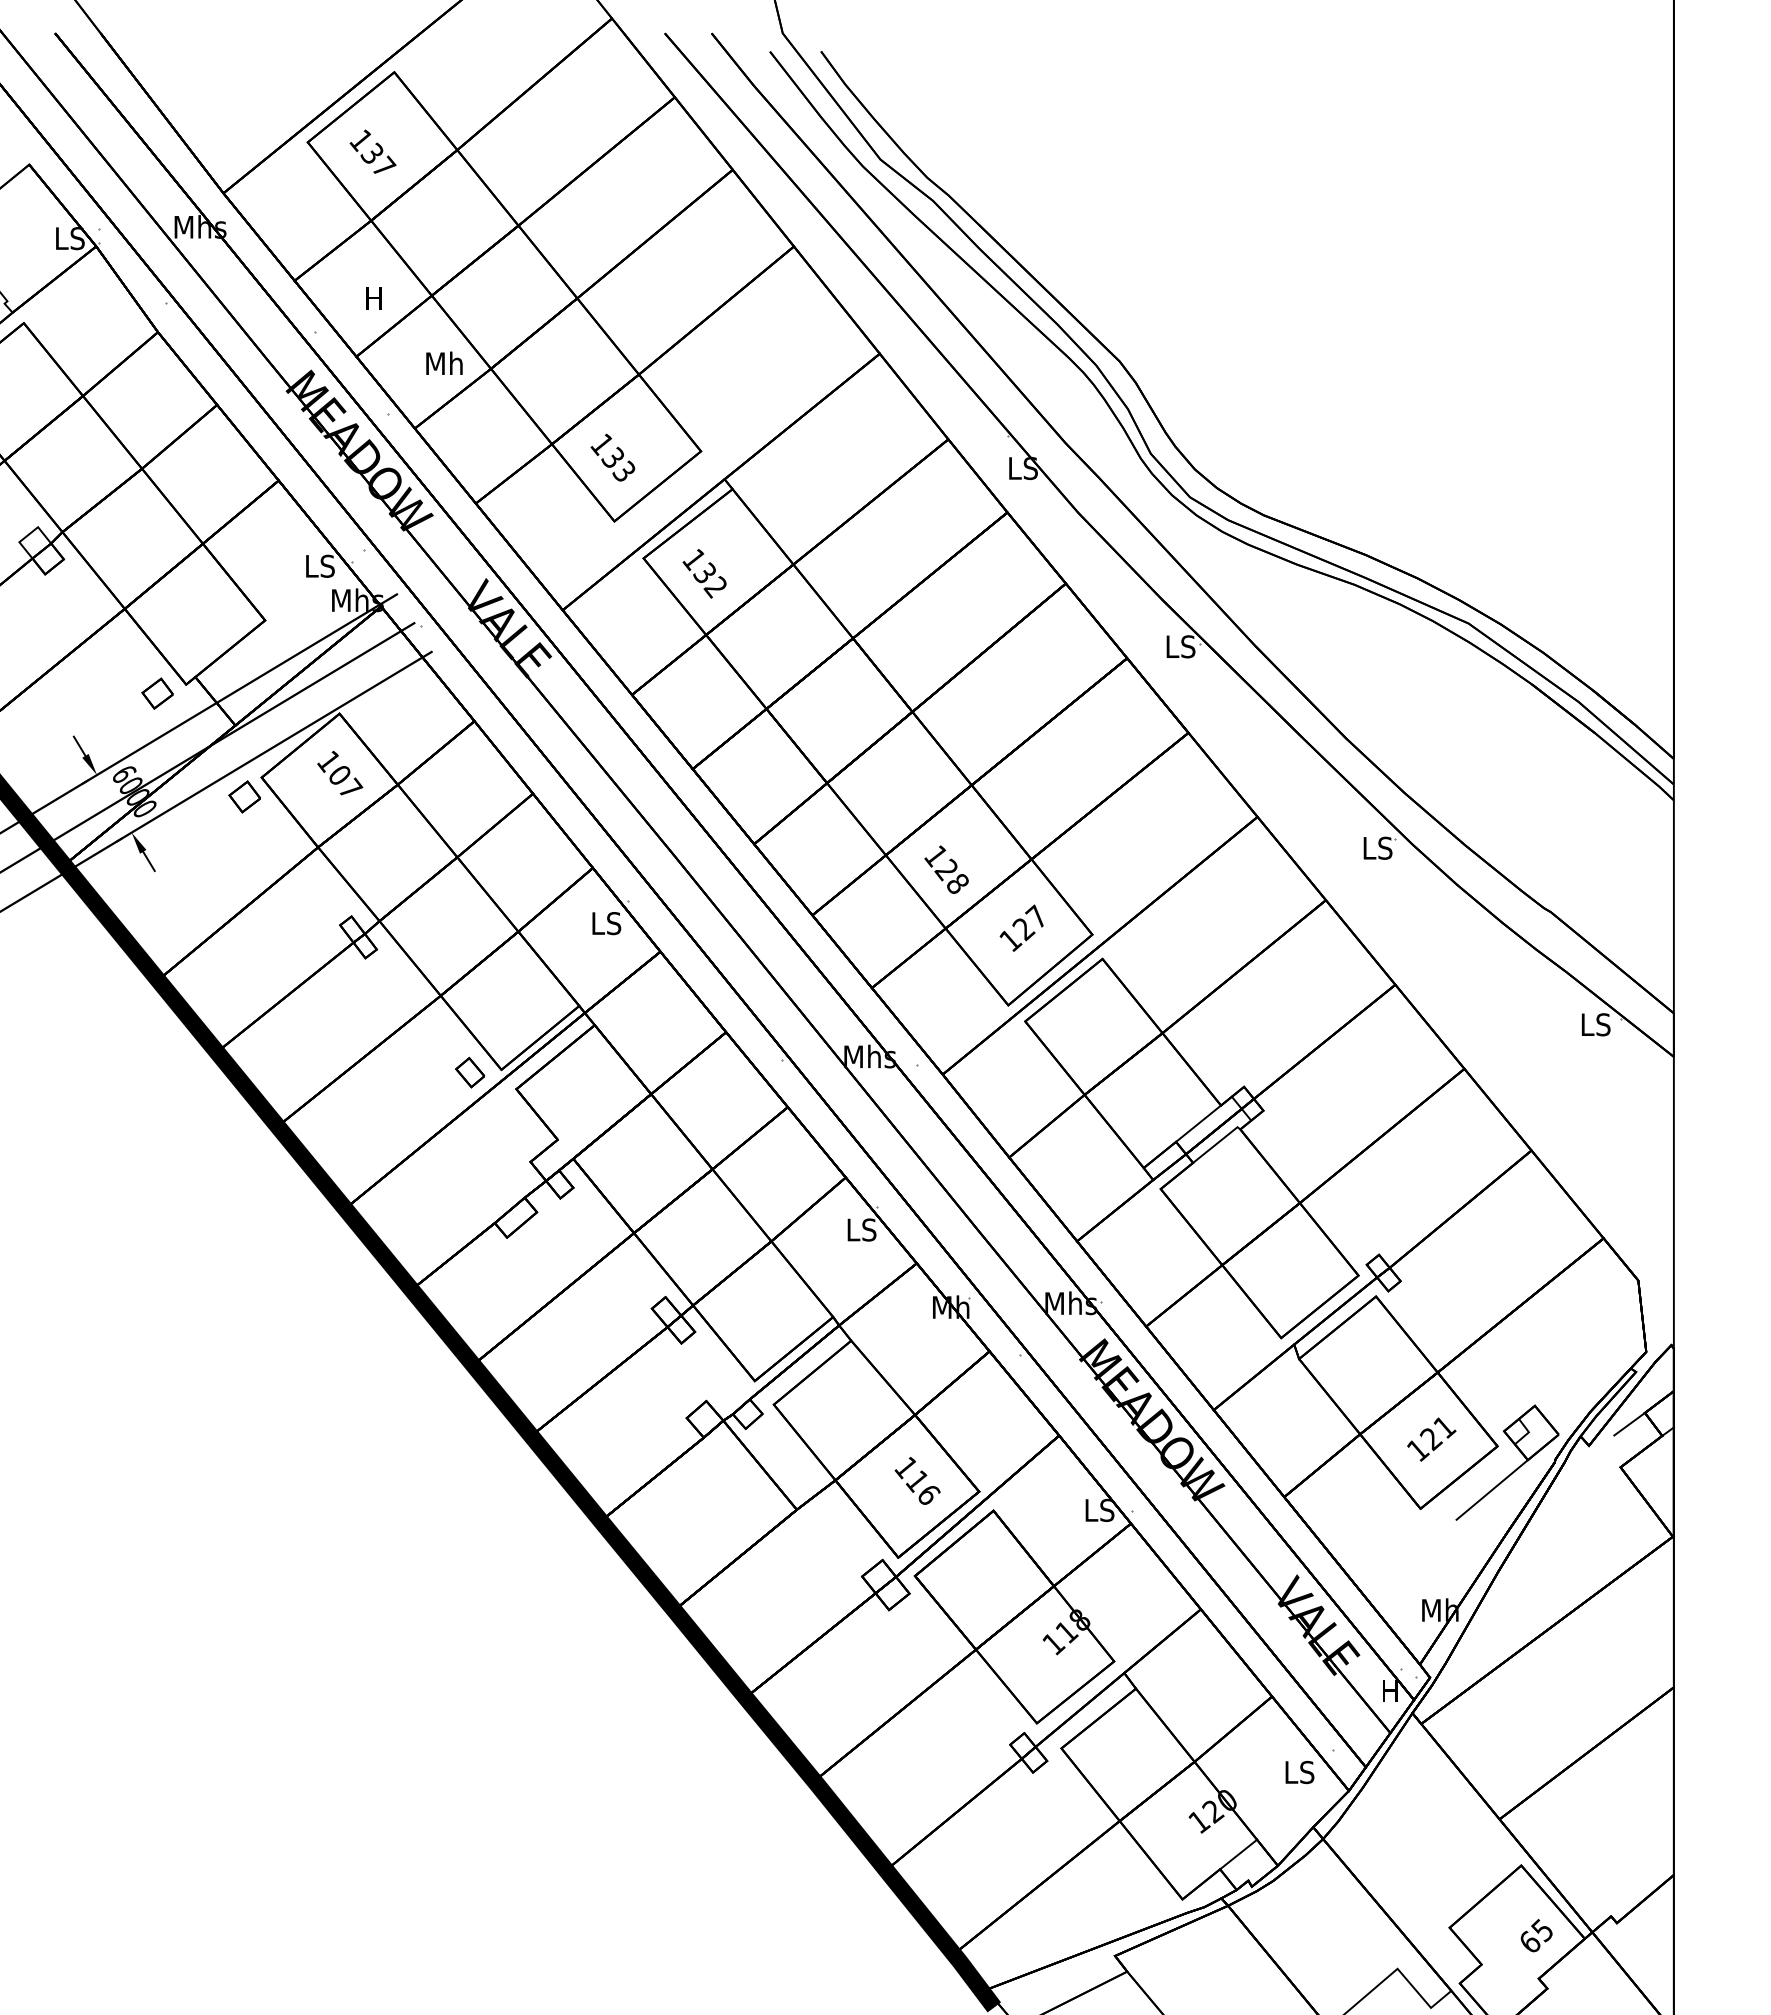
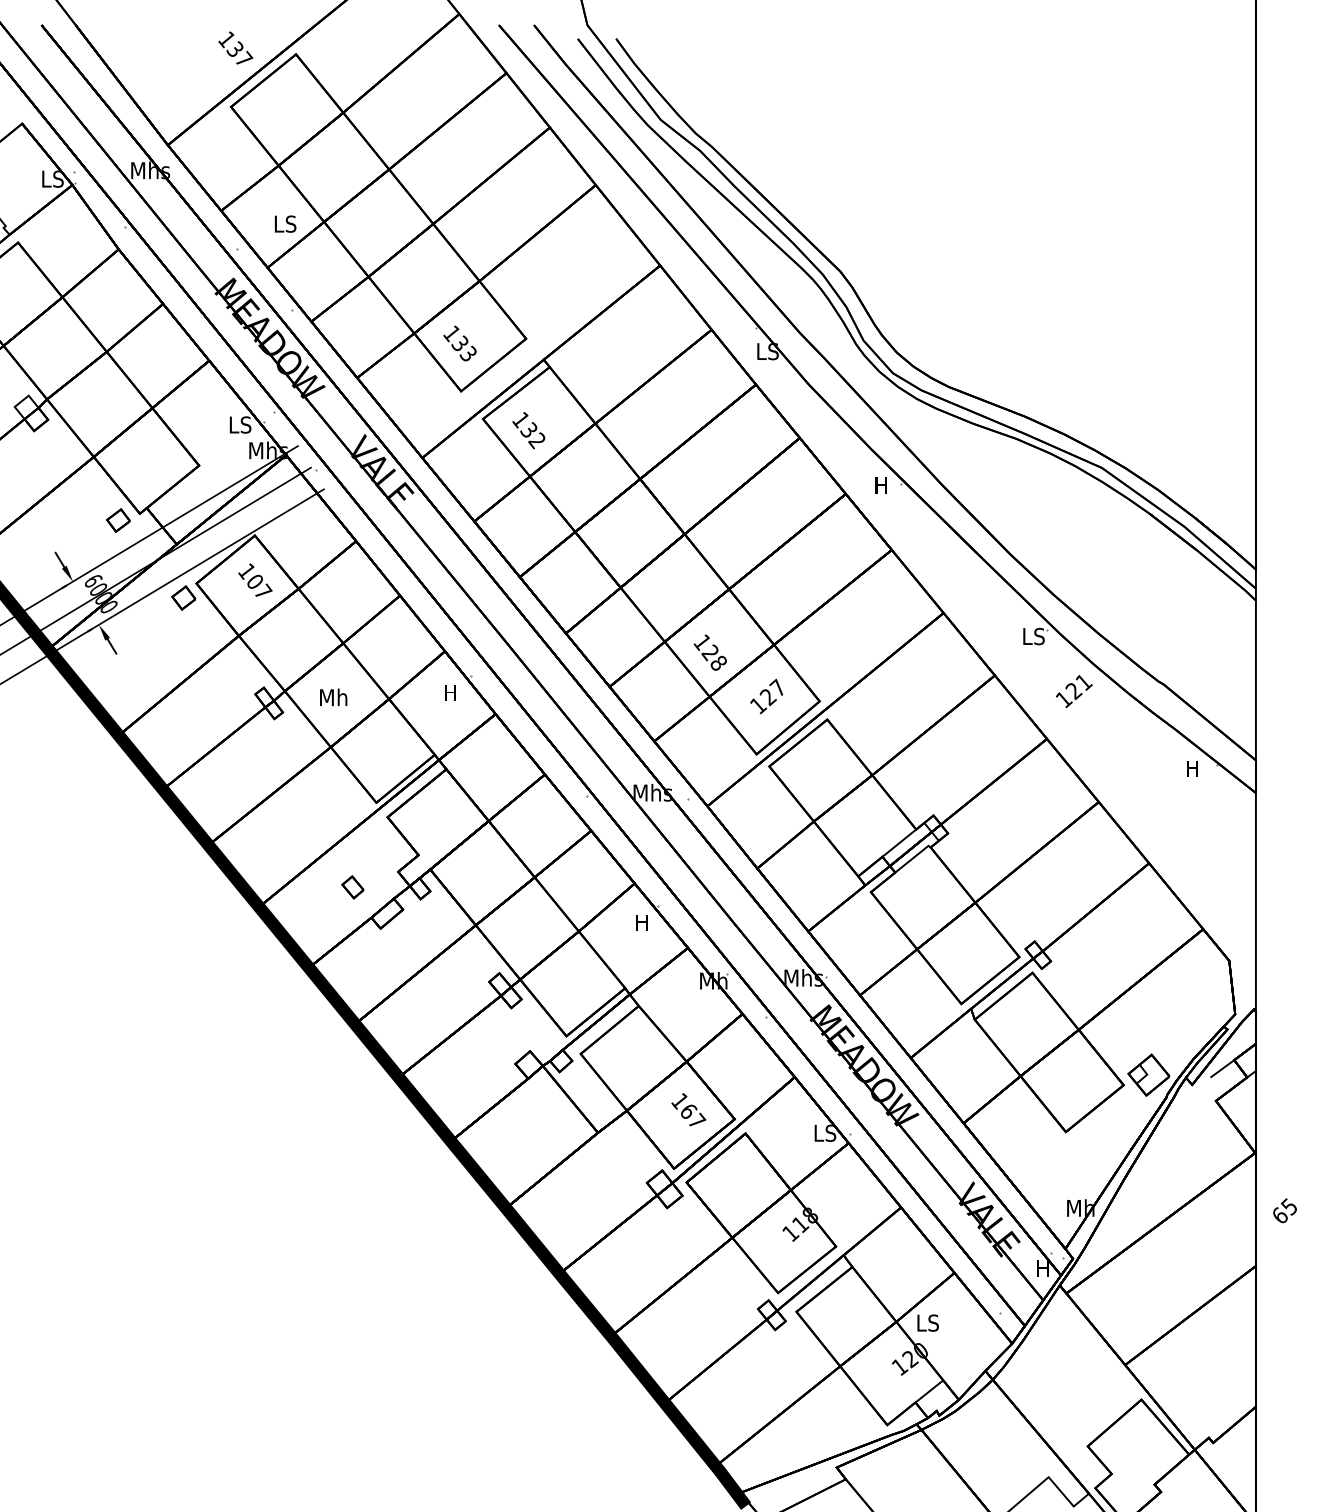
text: (372, 151) -> (235, 47), moved
text: (380, 298) -> (285, 224), H -> LS
text: (444, 362) -> (333, 696), moved
text: (1180, 646) -> (885, 485), LS -> H
text: (606, 923) -> (455, 692), LS -> H
text: (1595, 1024) -> (1197, 768), LS -> H
part: (470, 1072) -> (353, 887), moved
text: (861, 1229) -> (646, 922), LS -> H
text: (1431, 1439) -> (1074, 691), moved
text: (923, 1487) -> (693, 1116), 116 -> 167
line: (1491, 1489) -> (1119, 1117), removed
text: (1299, 1772) -> (927, 1323), moved
text: (1536, 1935) -> (1284, 1210), moved

